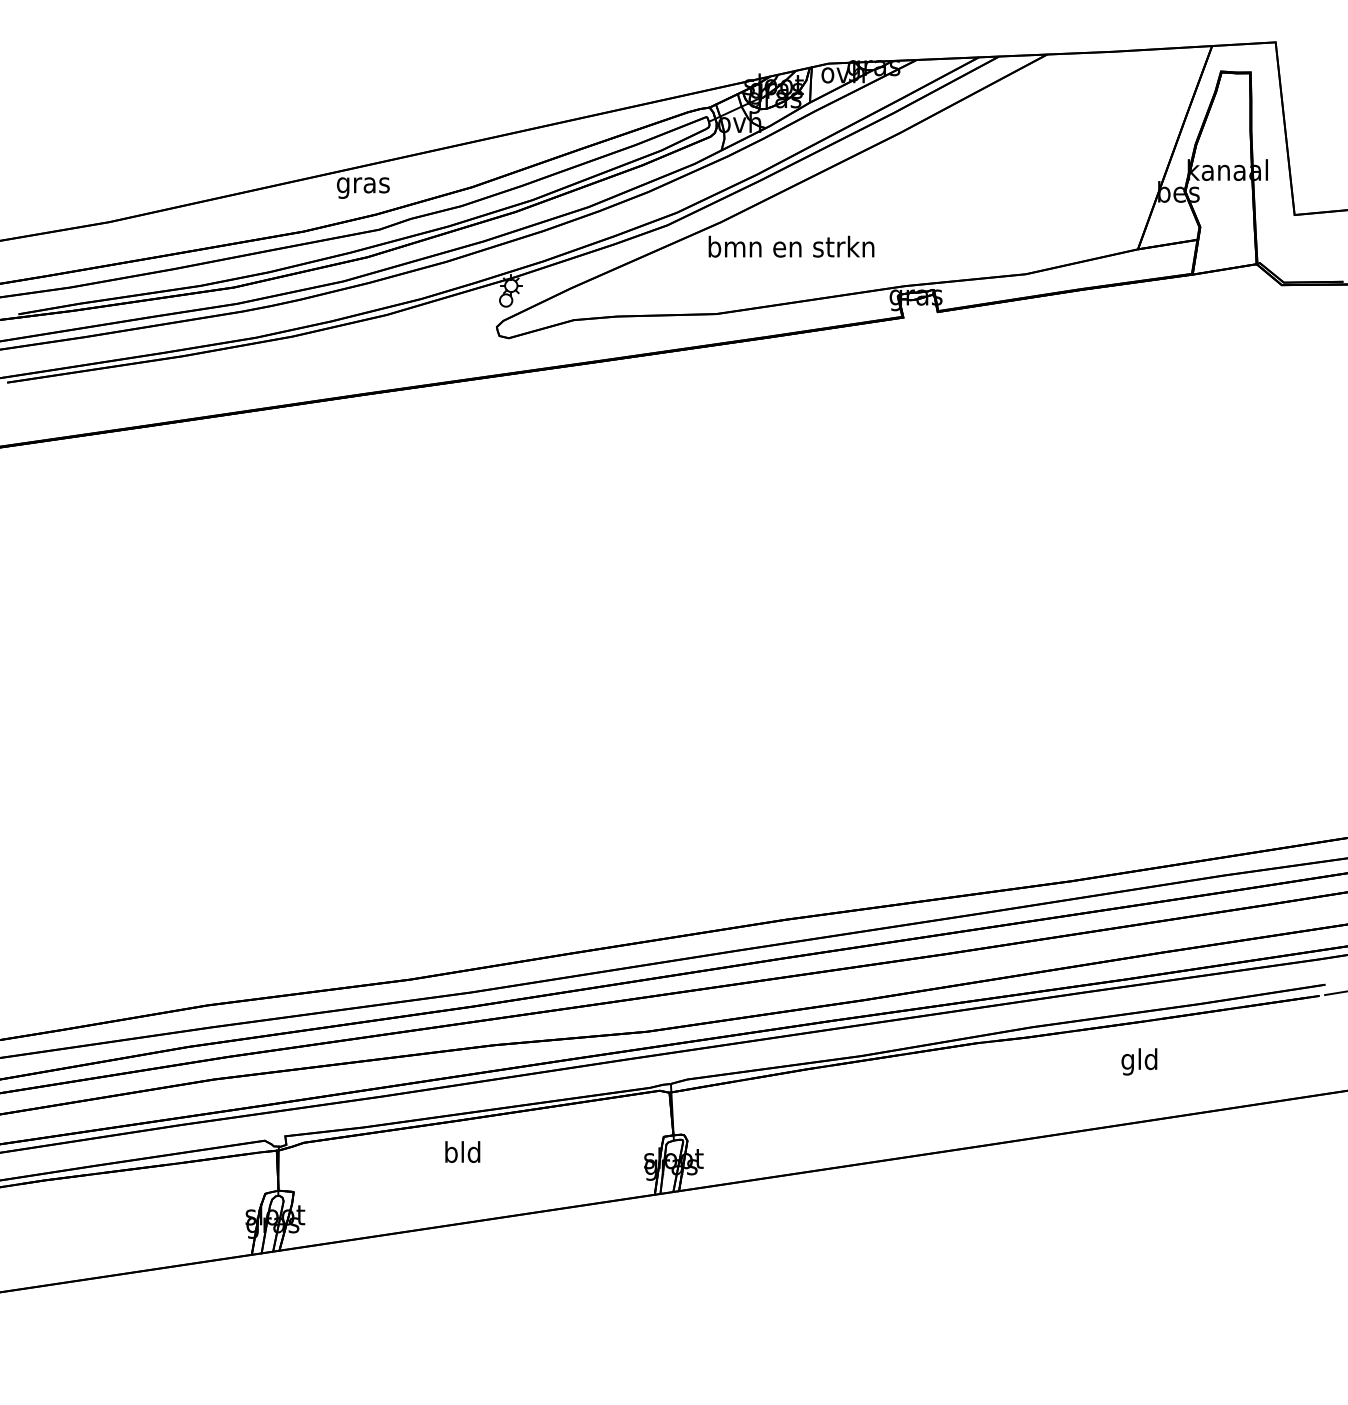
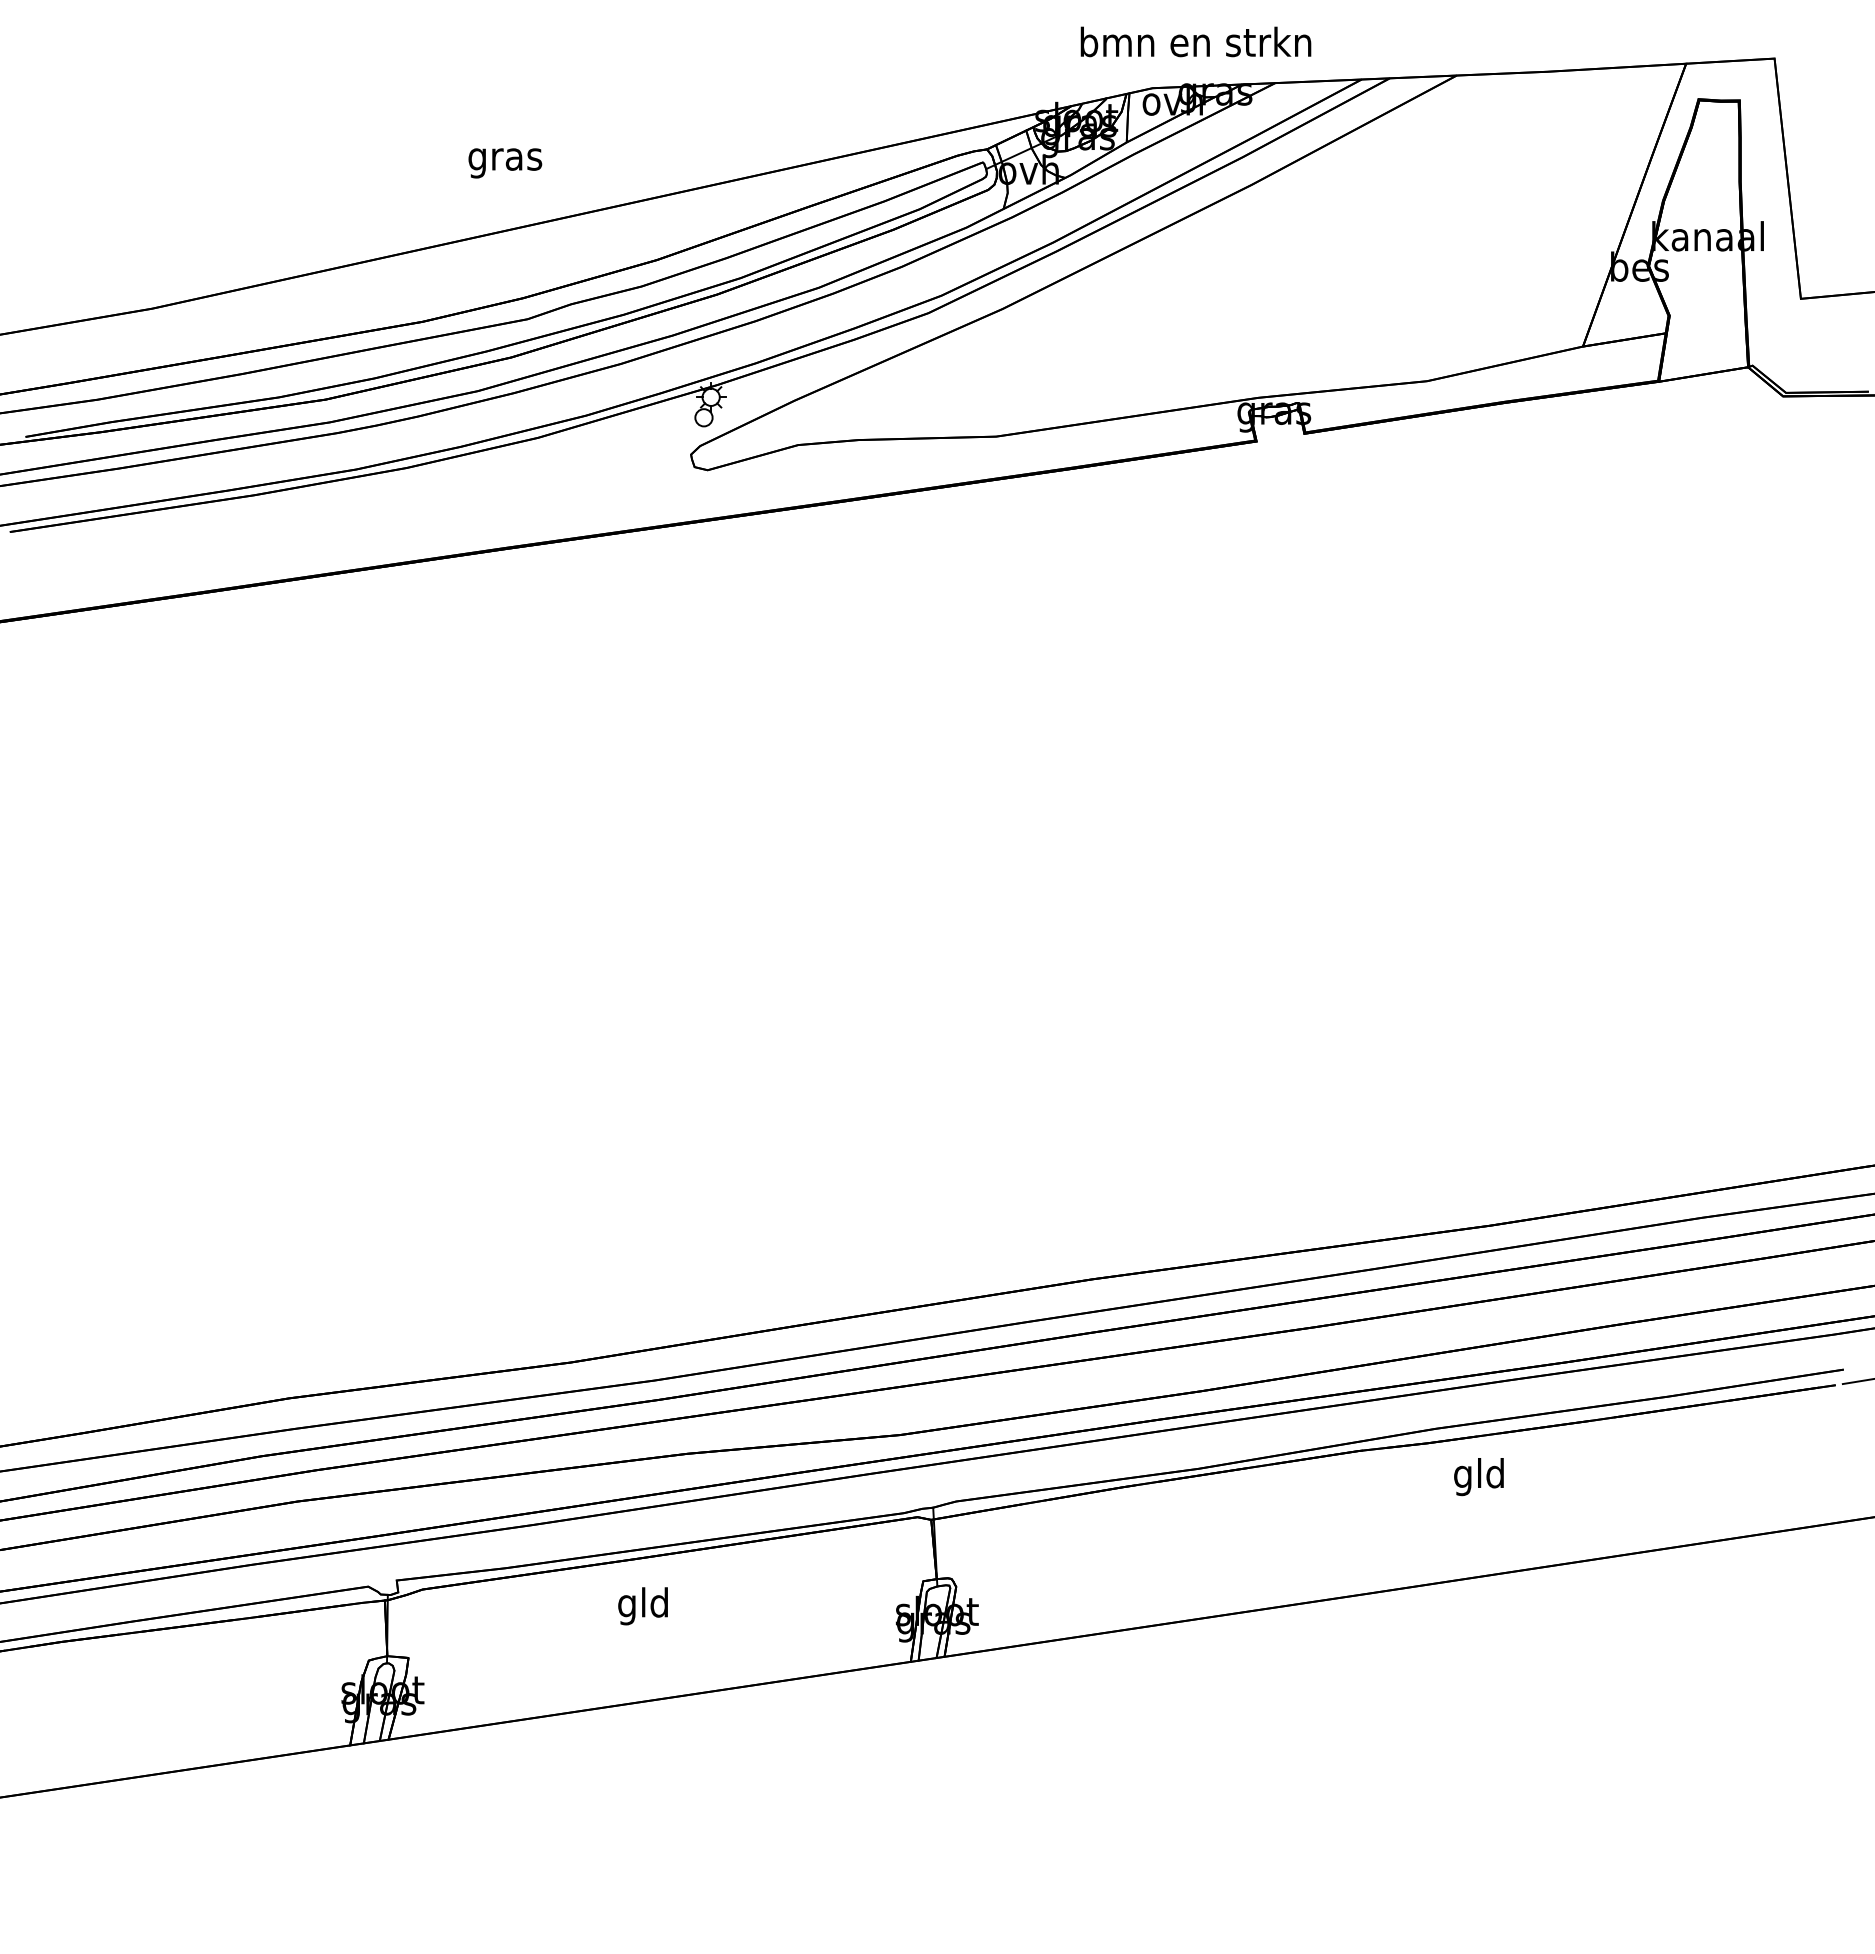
text: (363, 188) -> (505, 163), moved
text: (791, 246) -> (1195, 41), moved
text: (1139, 1062) -> (1478, 1477), moved
text: (451, 1154) -> (627, 1606), bld -> gld

